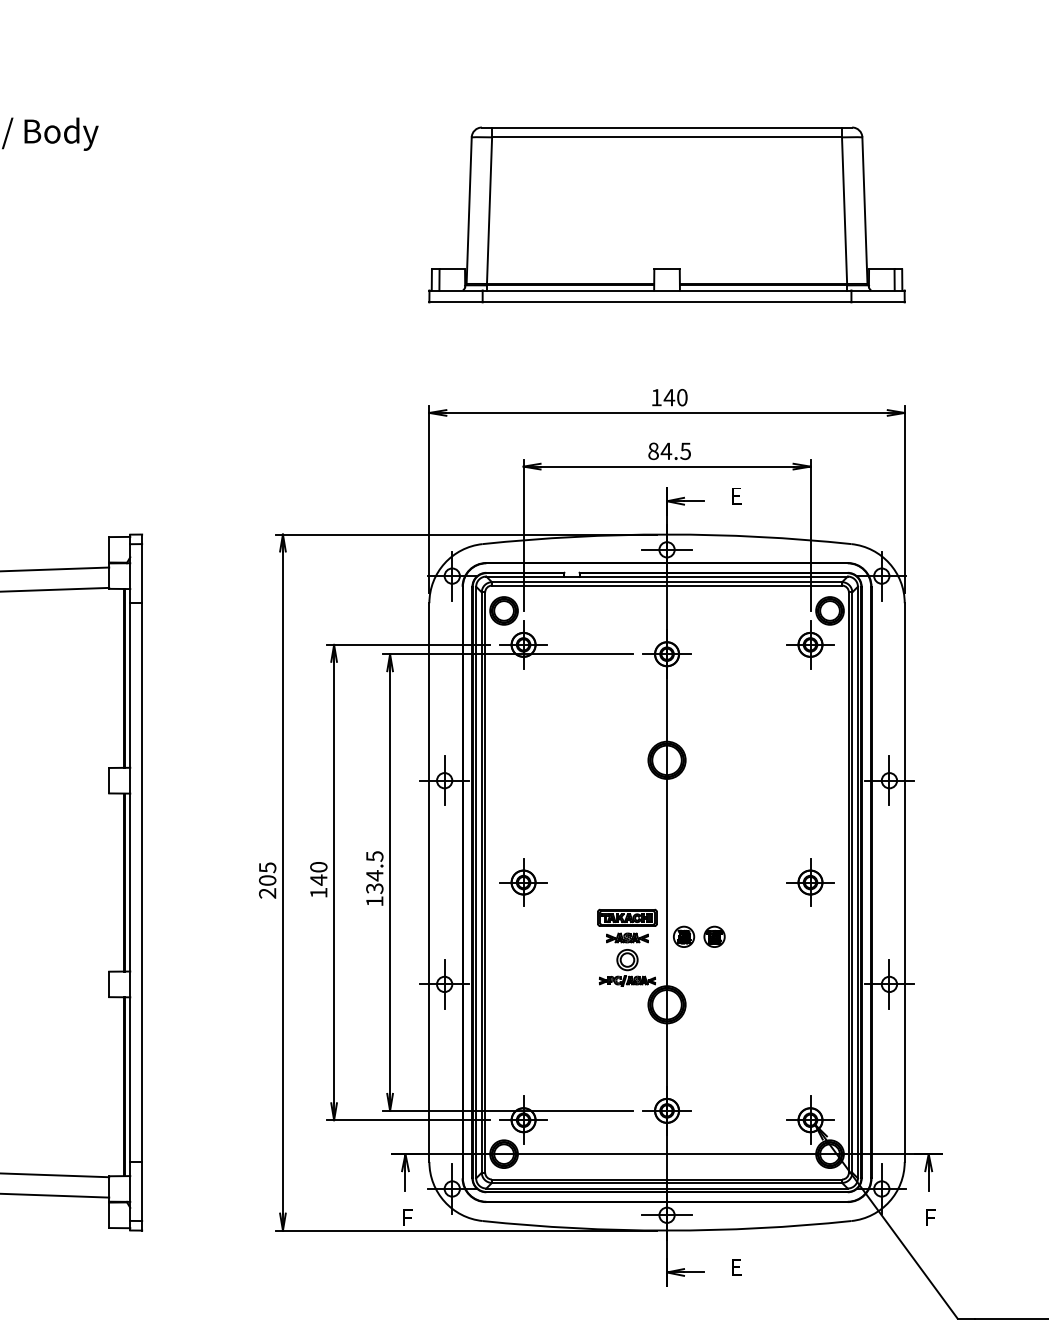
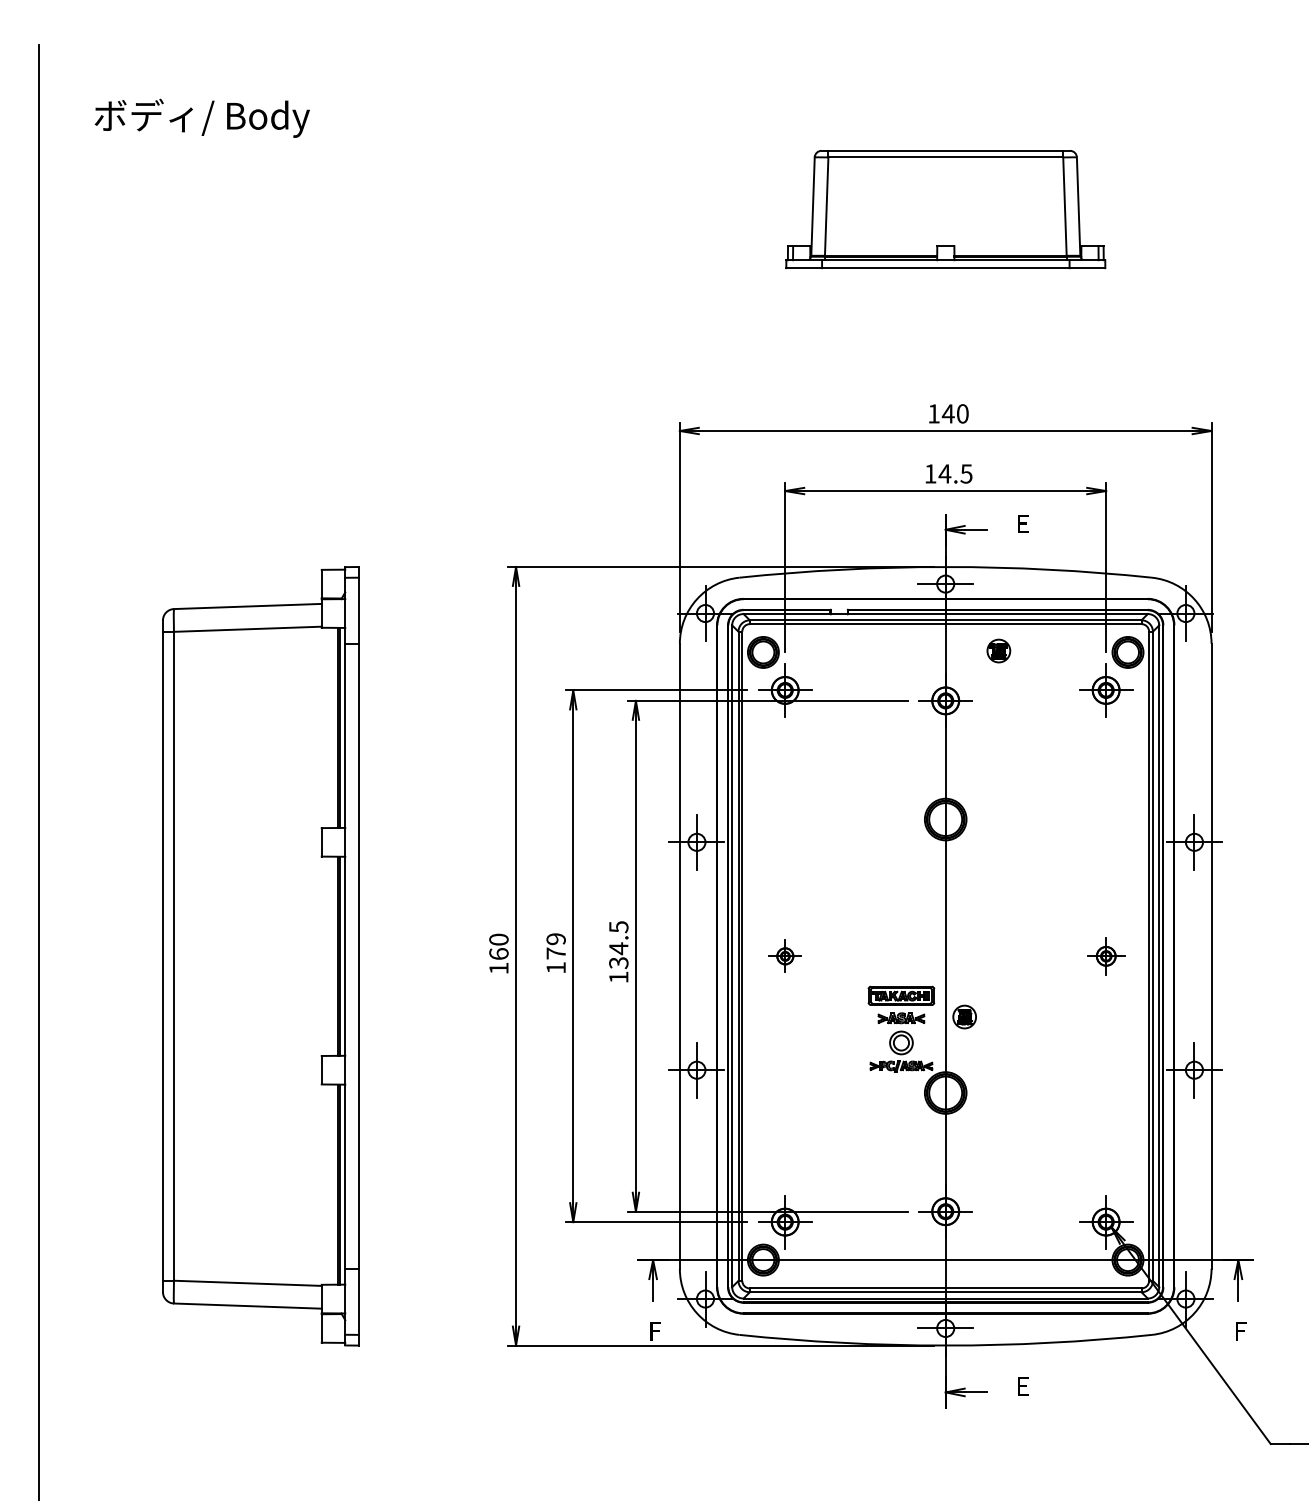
part: (666, 214) -> (945, 209), size x0.6
text: (653, 450) -> (930, 473), 84.5 -> 14.5
text: (318, 873) -> (555, 946), 140 -> 179
text: (267, 880) -> (498, 953), 205 -> 160
part: (523, 882) -> (785, 956), size x0.6
part: (810, 882) -> (1106, 956), size x0.7
part: (714, 936) -> (998, 650), moved

